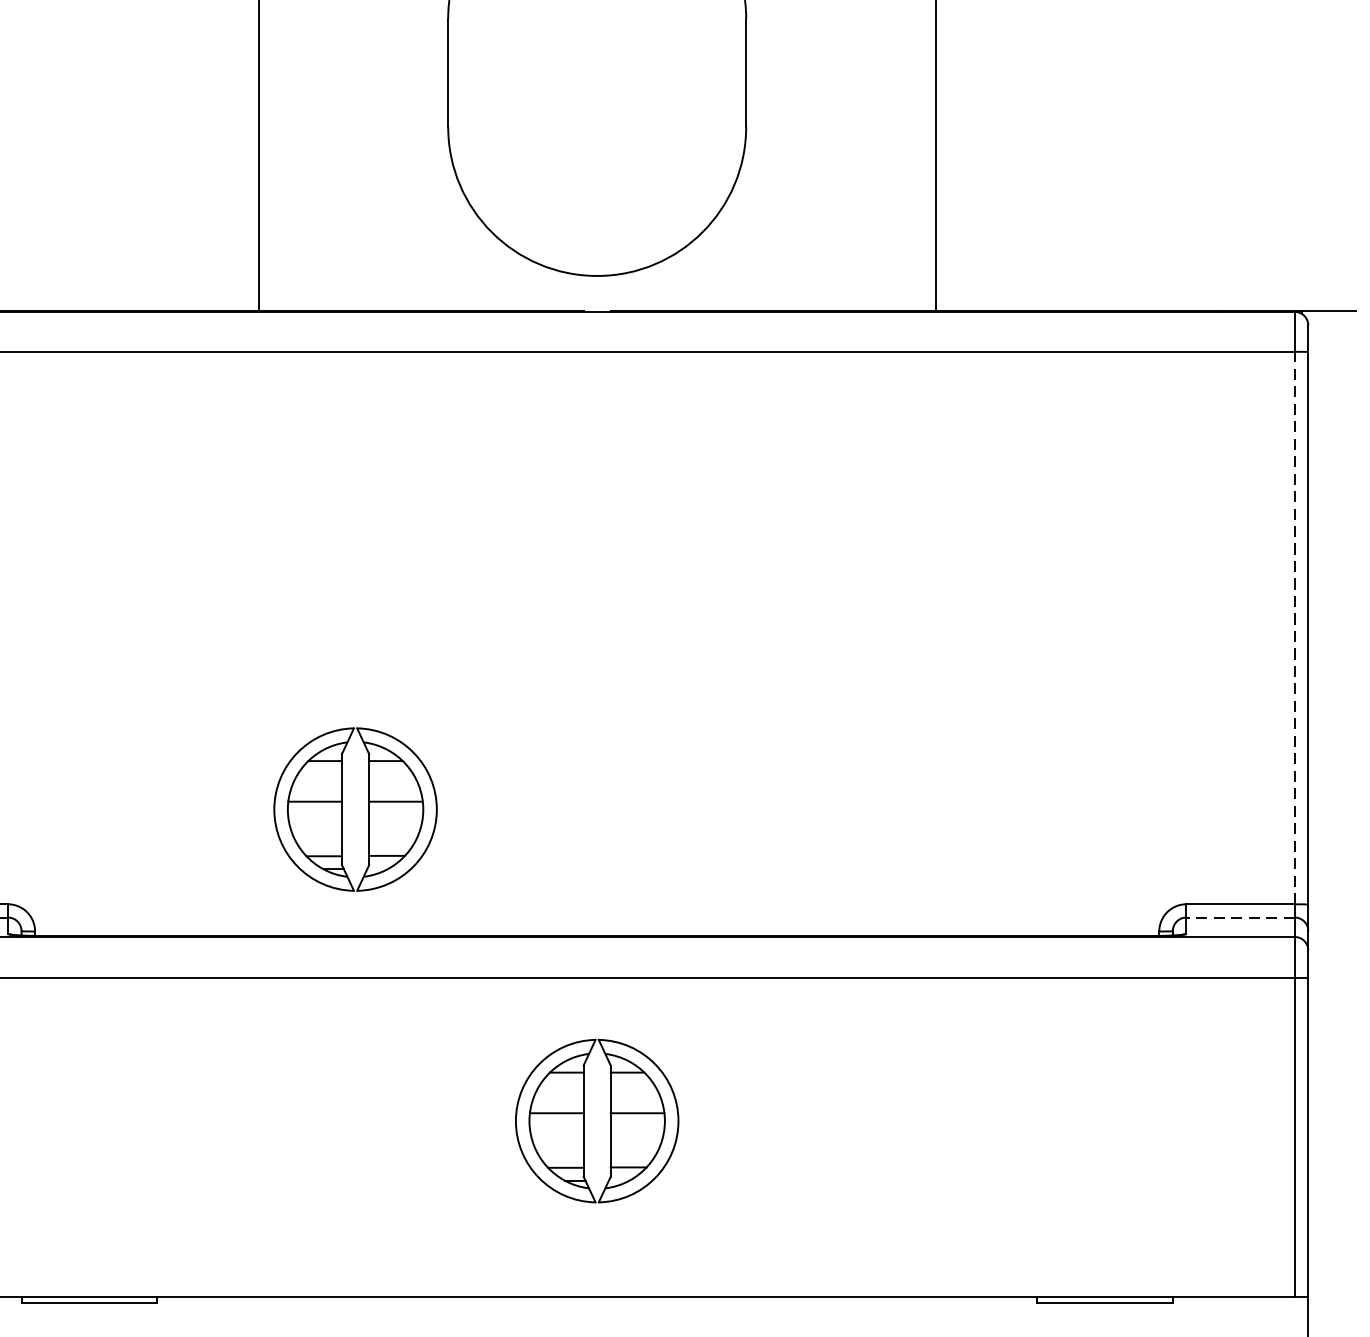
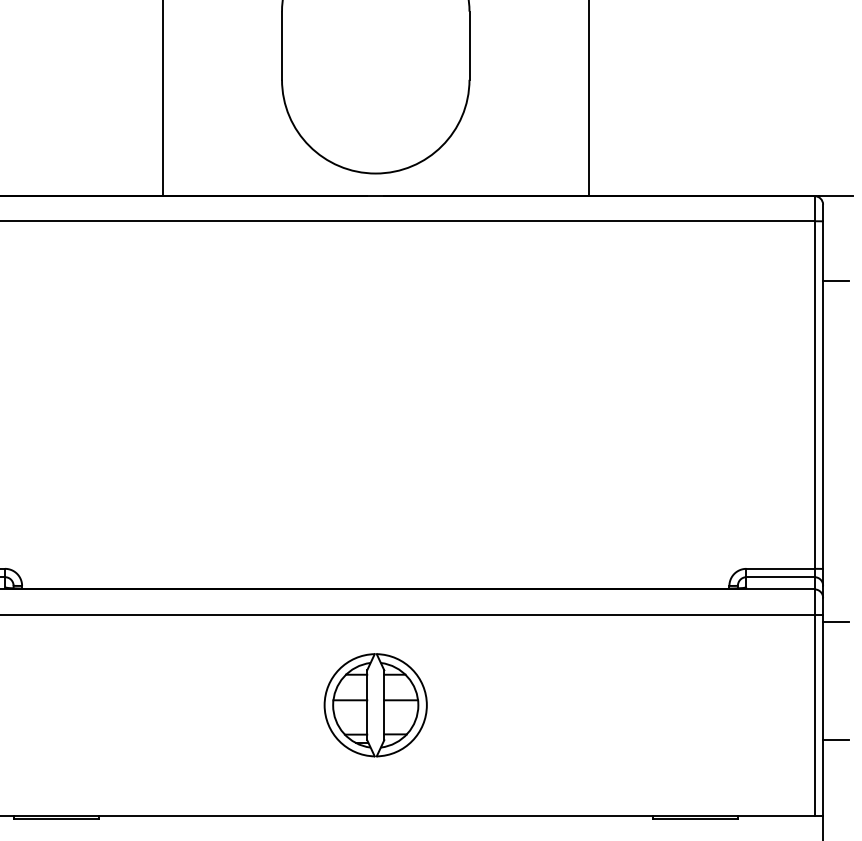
line: (1327, 447) -> (835, 281), added
line: (1294, 628) -> (814, 395), dashed -> solid
part: (355, 809) -> (223, 509), removed
line: (1240, 918) -> (780, 577), dashed -> solid
line: (1327, 987) -> (835, 621), added
line: (1327, 1175) -> (835, 739), added

